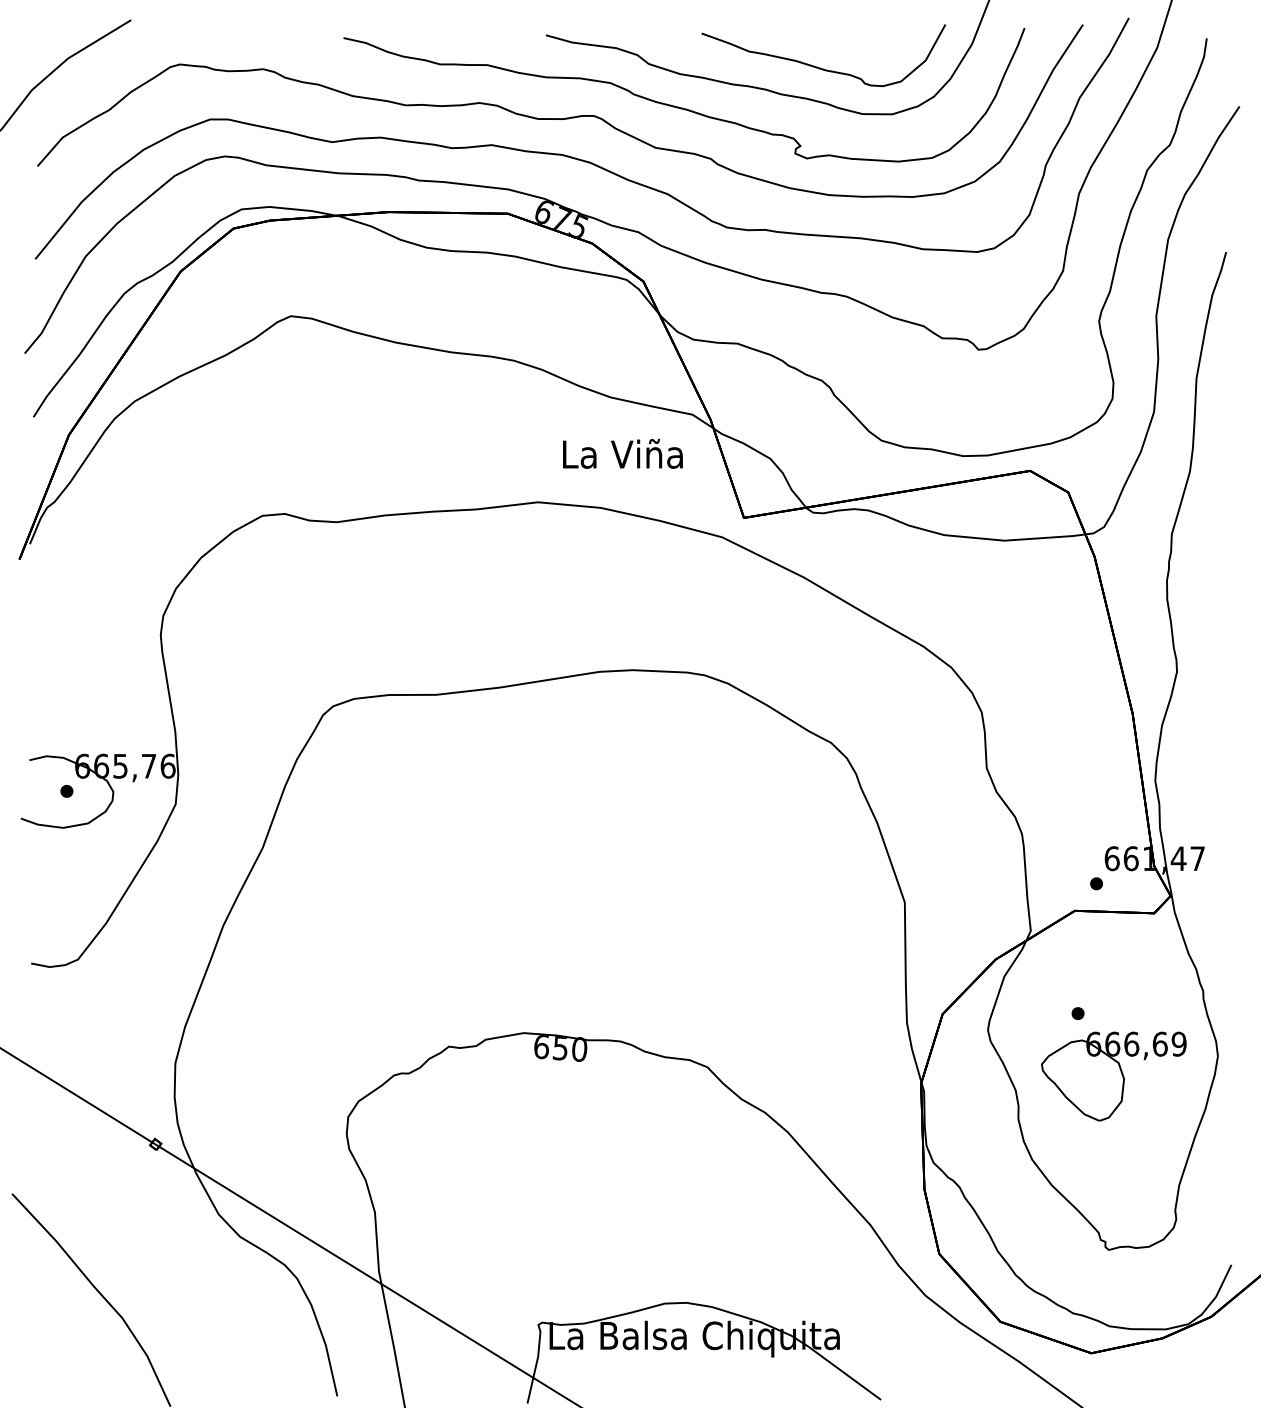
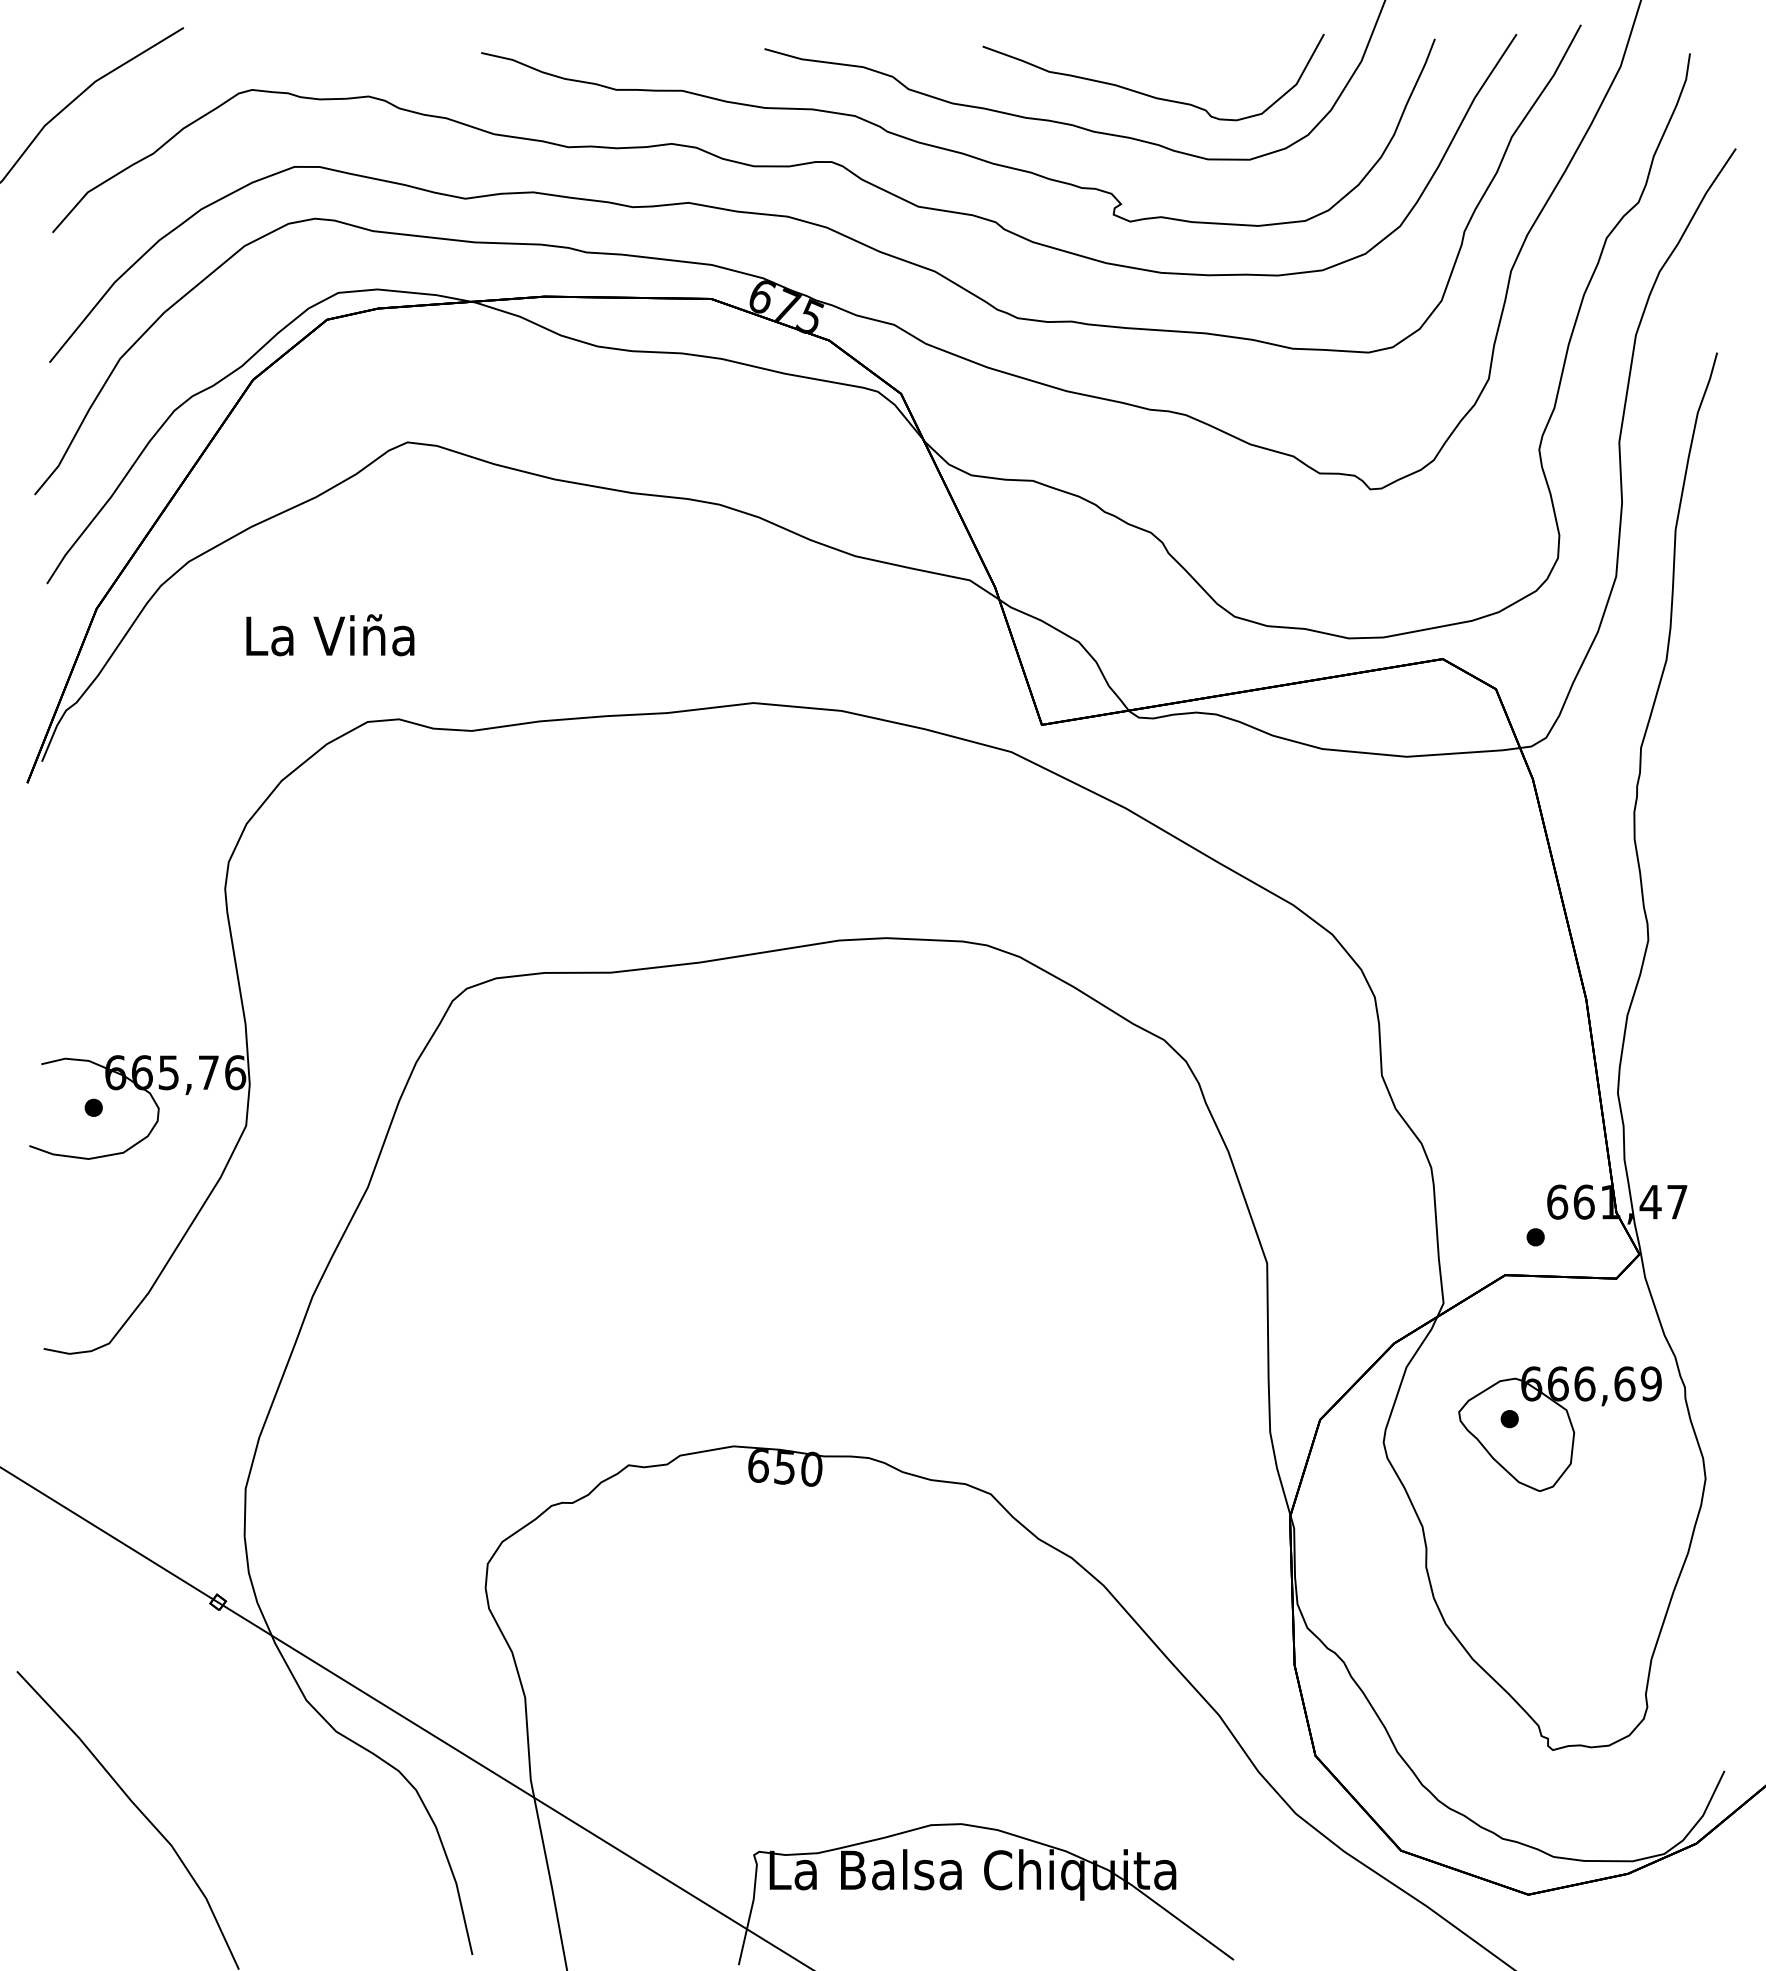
text: (623, 454) -> (330, 635), moved
part: (1113, 1076) -> (1559, 1428), moved

